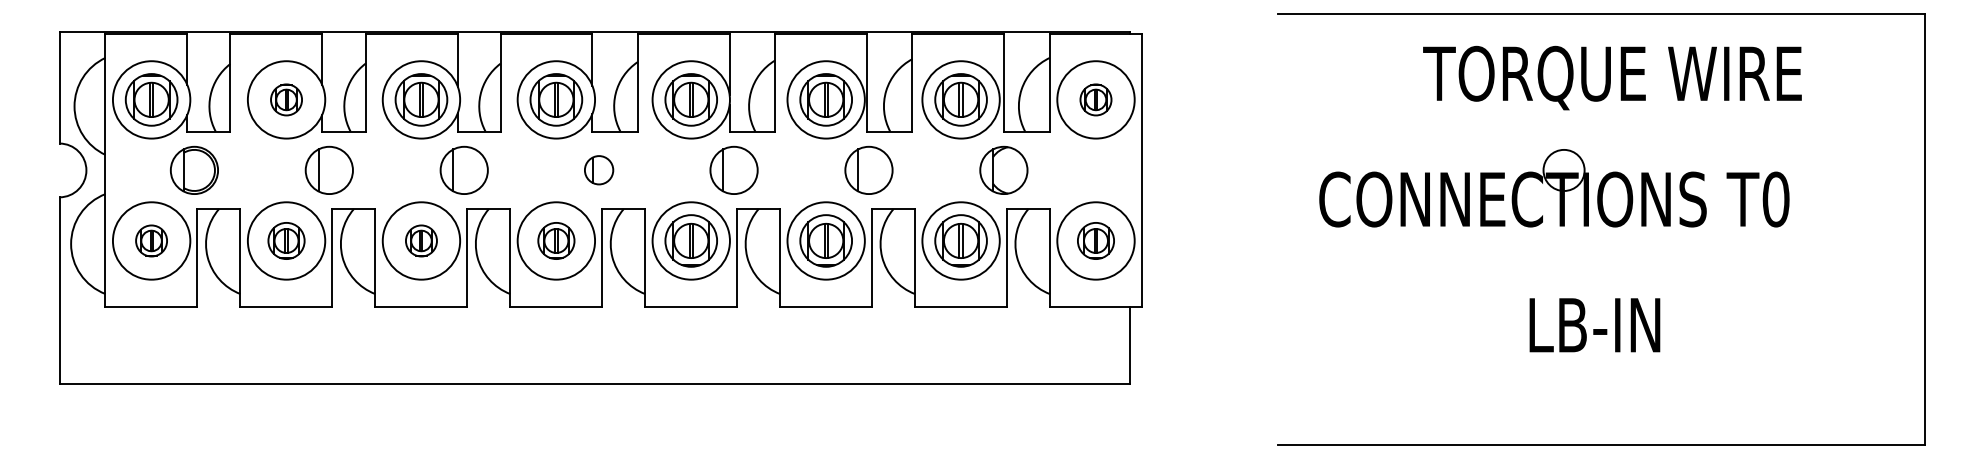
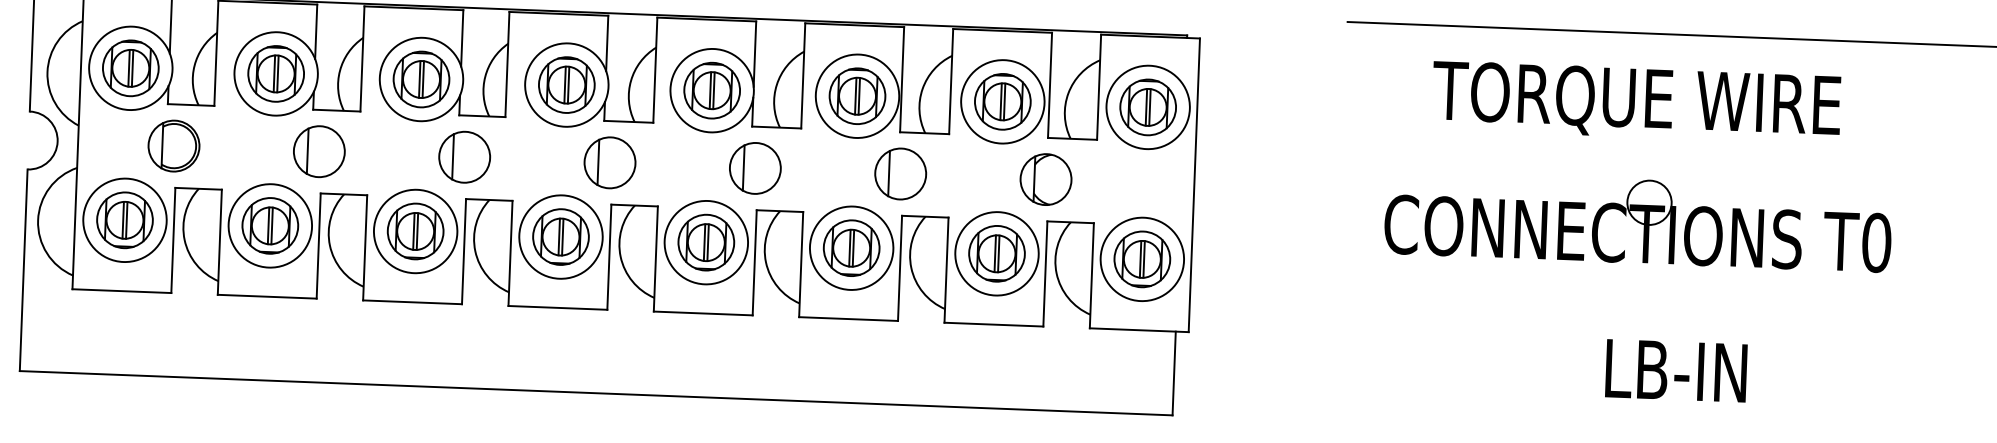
text: (1612, 77) -> (1636, 102), moved
part: (286, 99) -> (276, 73), size x1.67
part: (1095, 99) -> (1147, 106), size x1.67
part: (598, 169) -> (609, 161), size x1.67
part: (151, 240) -> (124, 219), size x1.67
part: (286, 240) -> (270, 225), size x1.43
part: (421, 240) -> (415, 230), size x1.67
part: (556, 240) -> (561, 236), size x1.43
part: (1095, 240) -> (1141, 258), size x1.43

